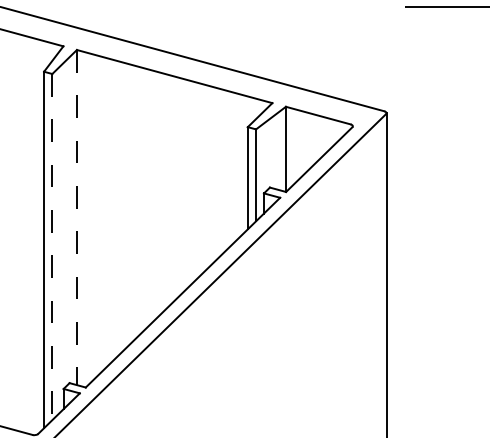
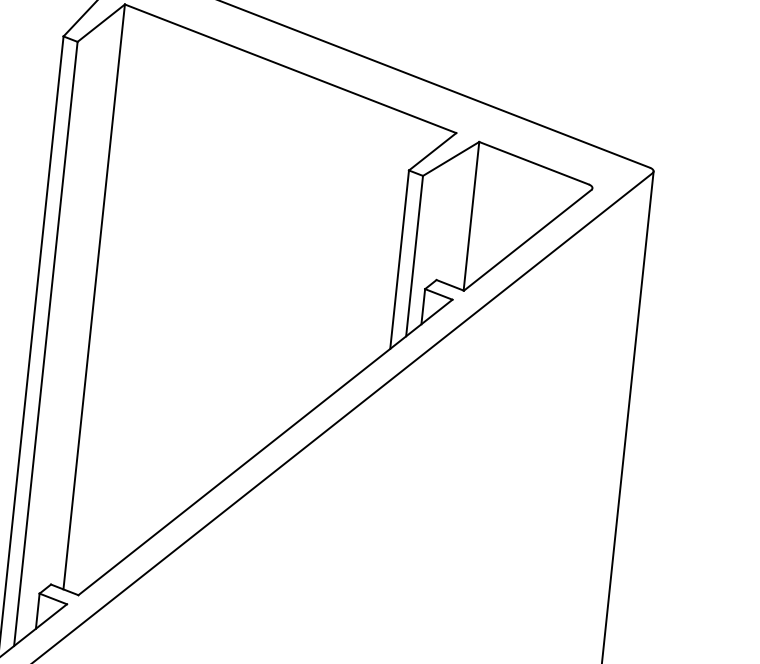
line: (76, 217) -> (93, 296), dashed -> solid
line: (52, 247) -> (46, 344), dashed -> solid

